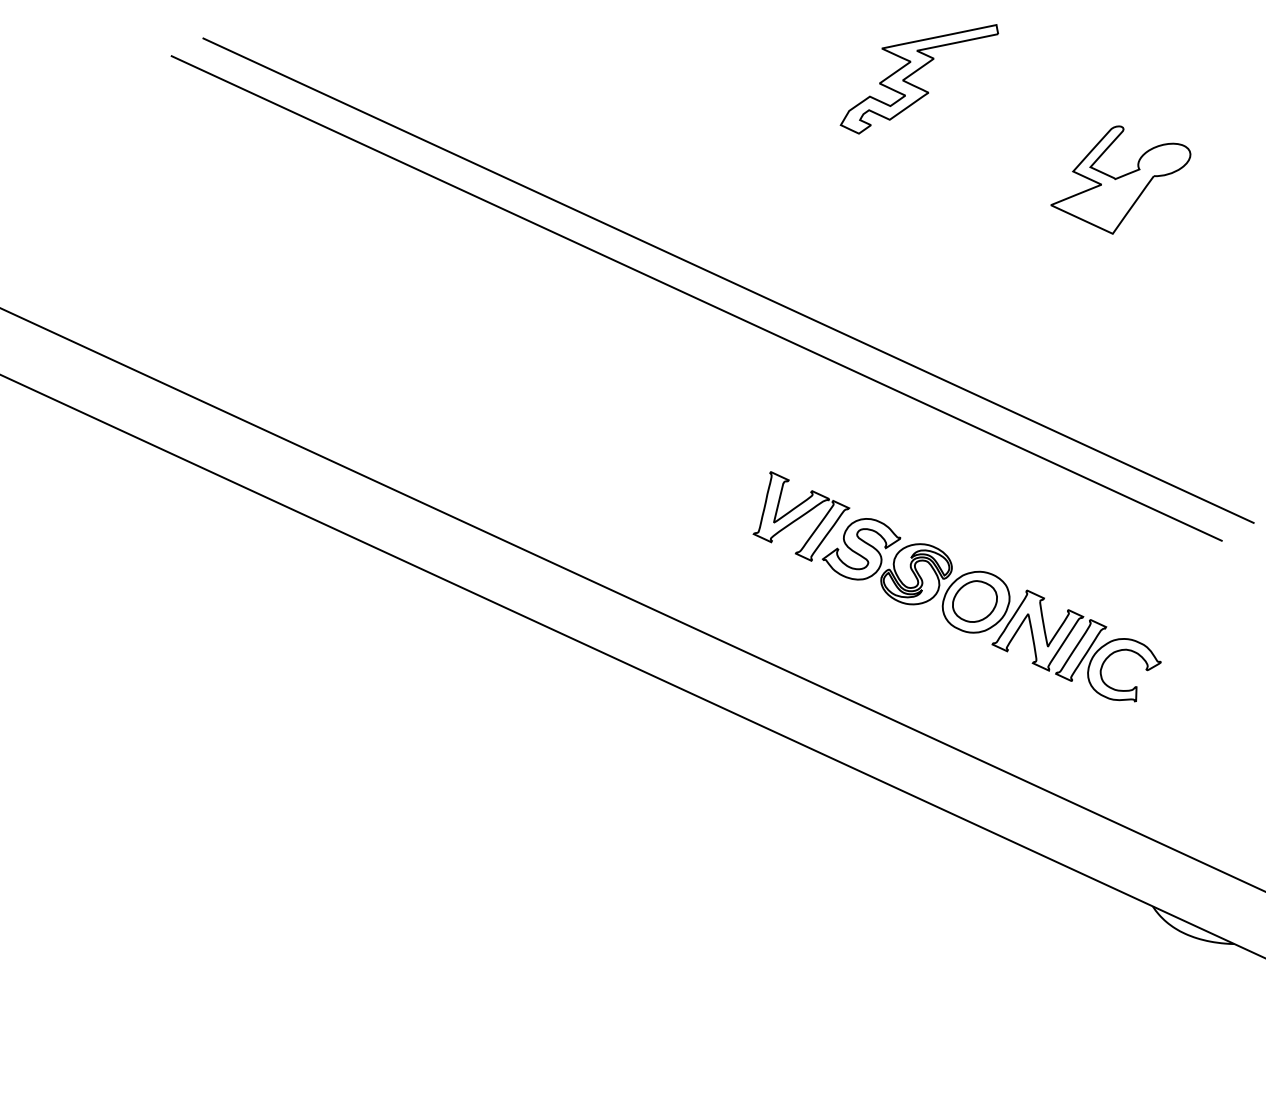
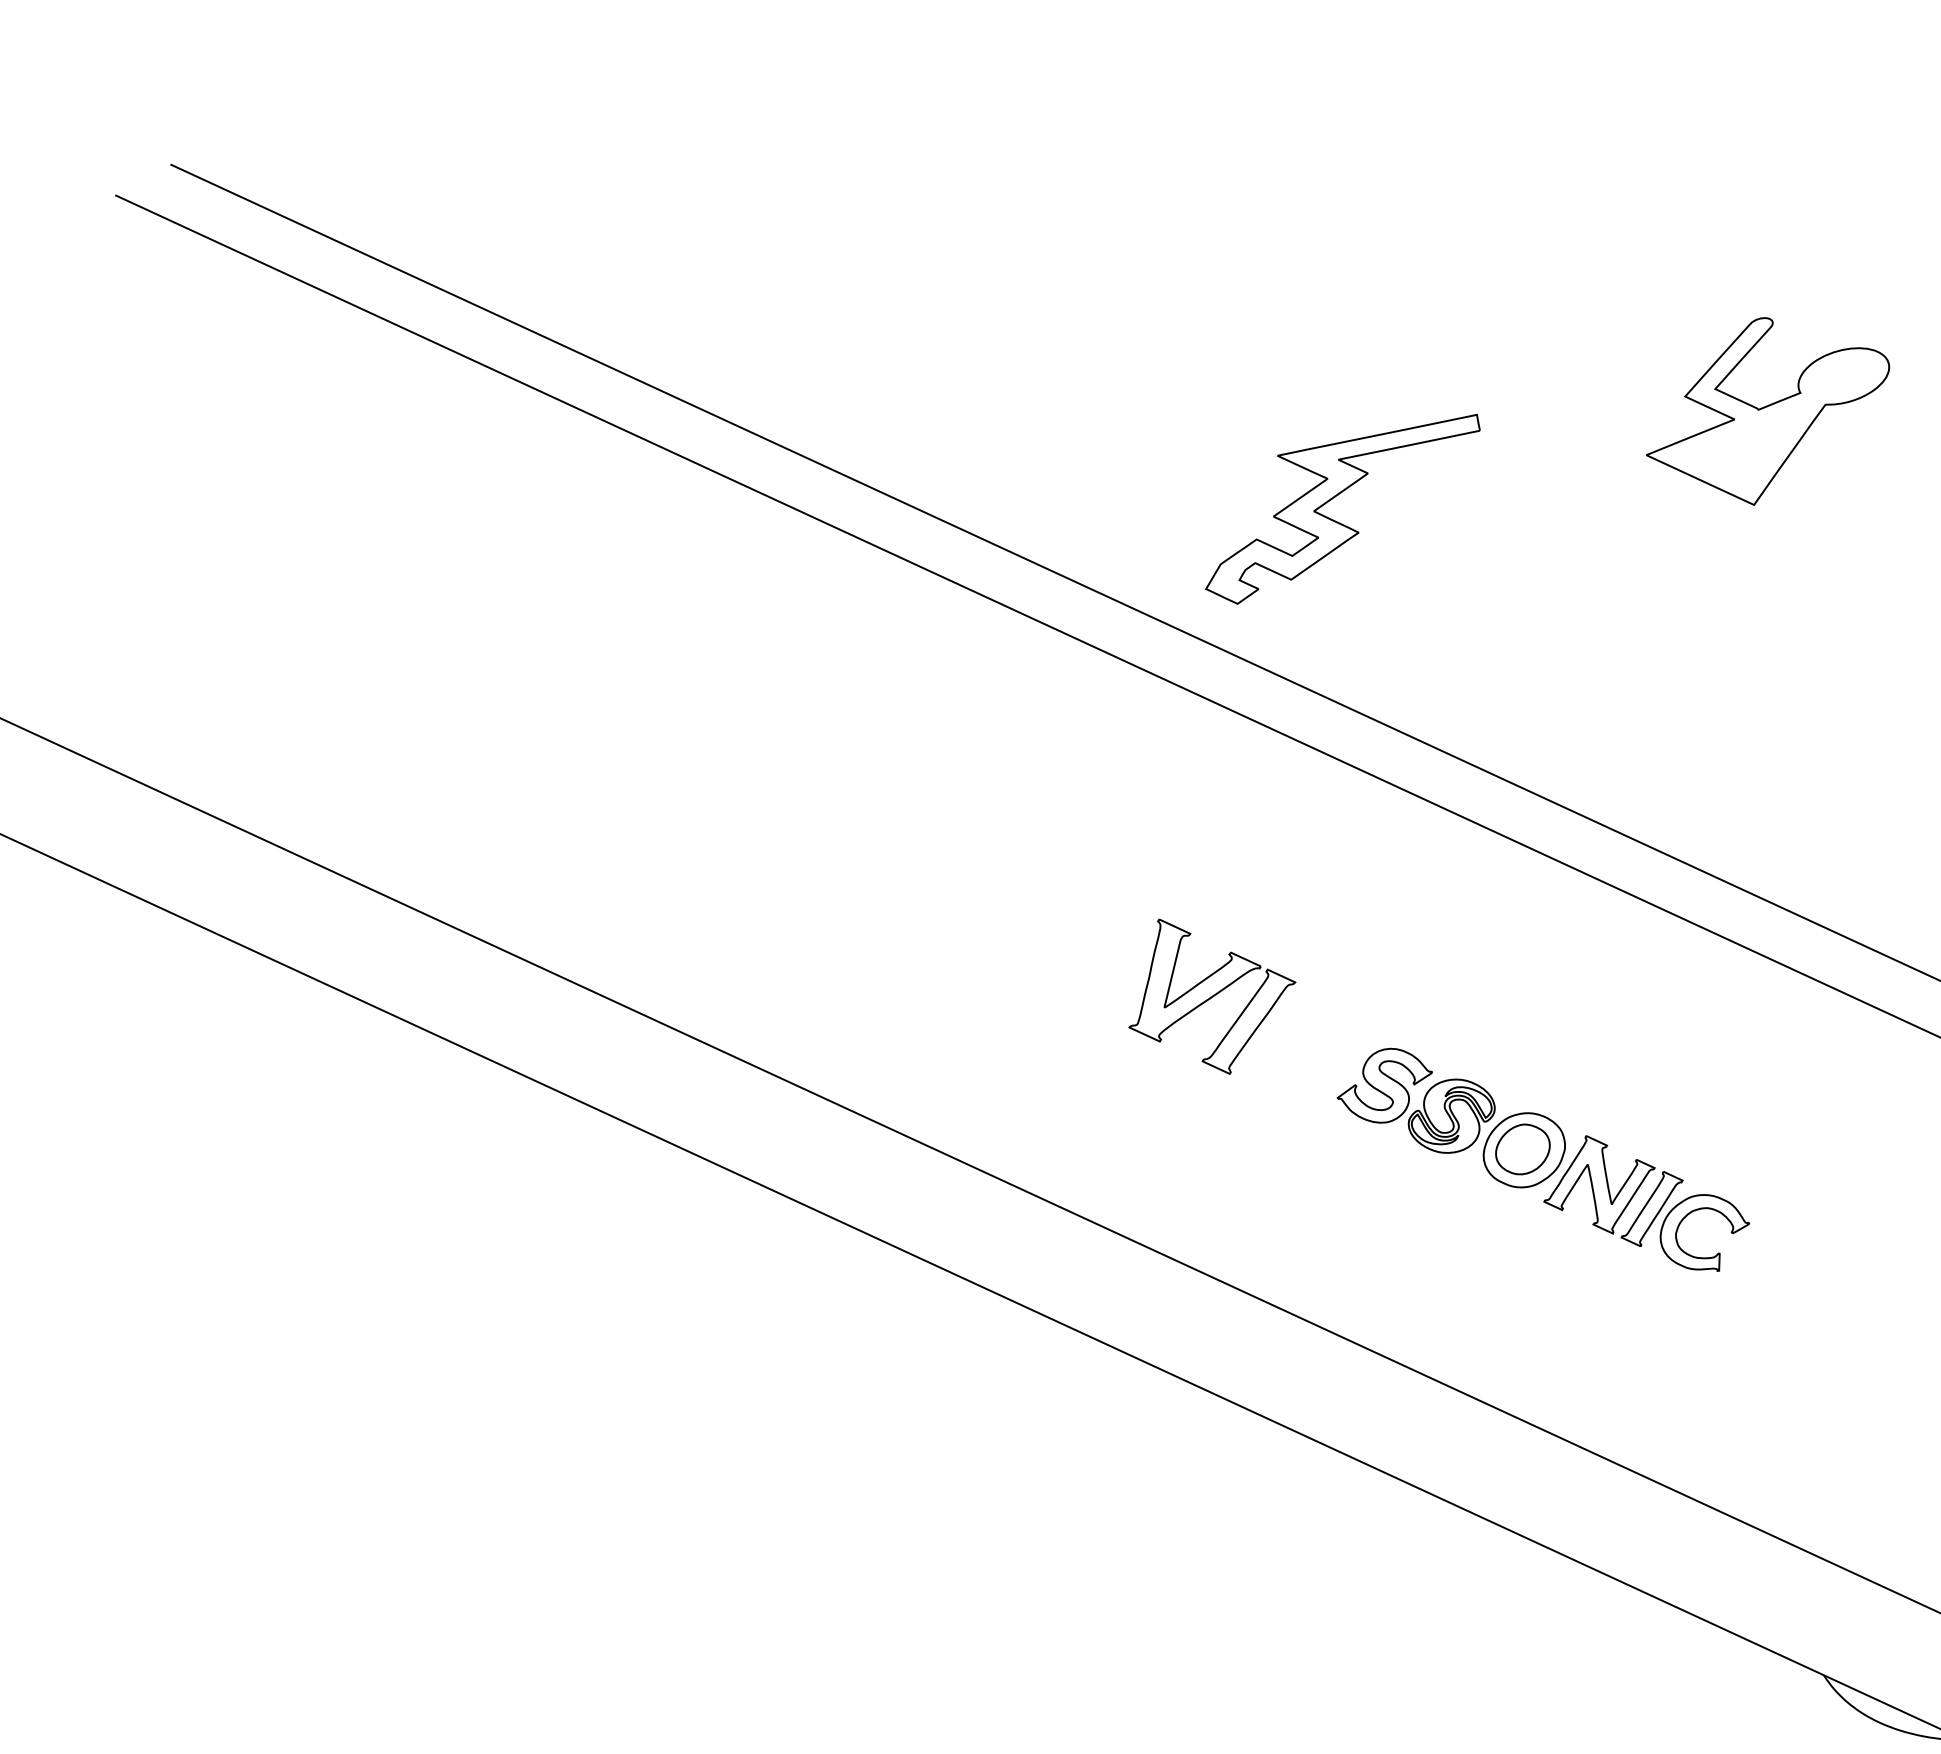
part: (918, 86) -> (1341, 521), moved
part: (991, 610) -> (1543, 1160), size x0.7

